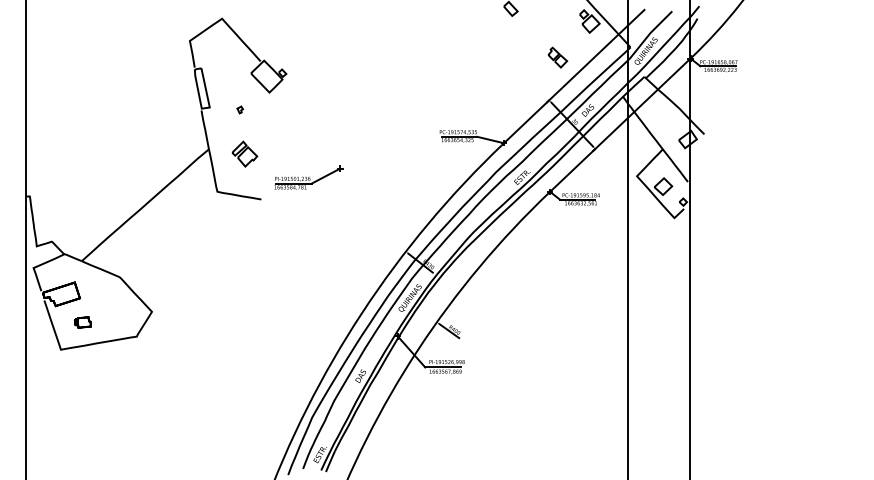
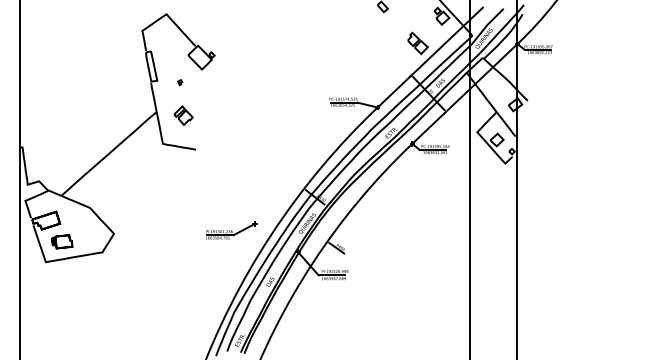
part: (557, 57) -> (417, 43), size x1.43
part: (308, 177) -> (231, 230), moved
part: (82, 322) -> (61, 241), size x1.67

